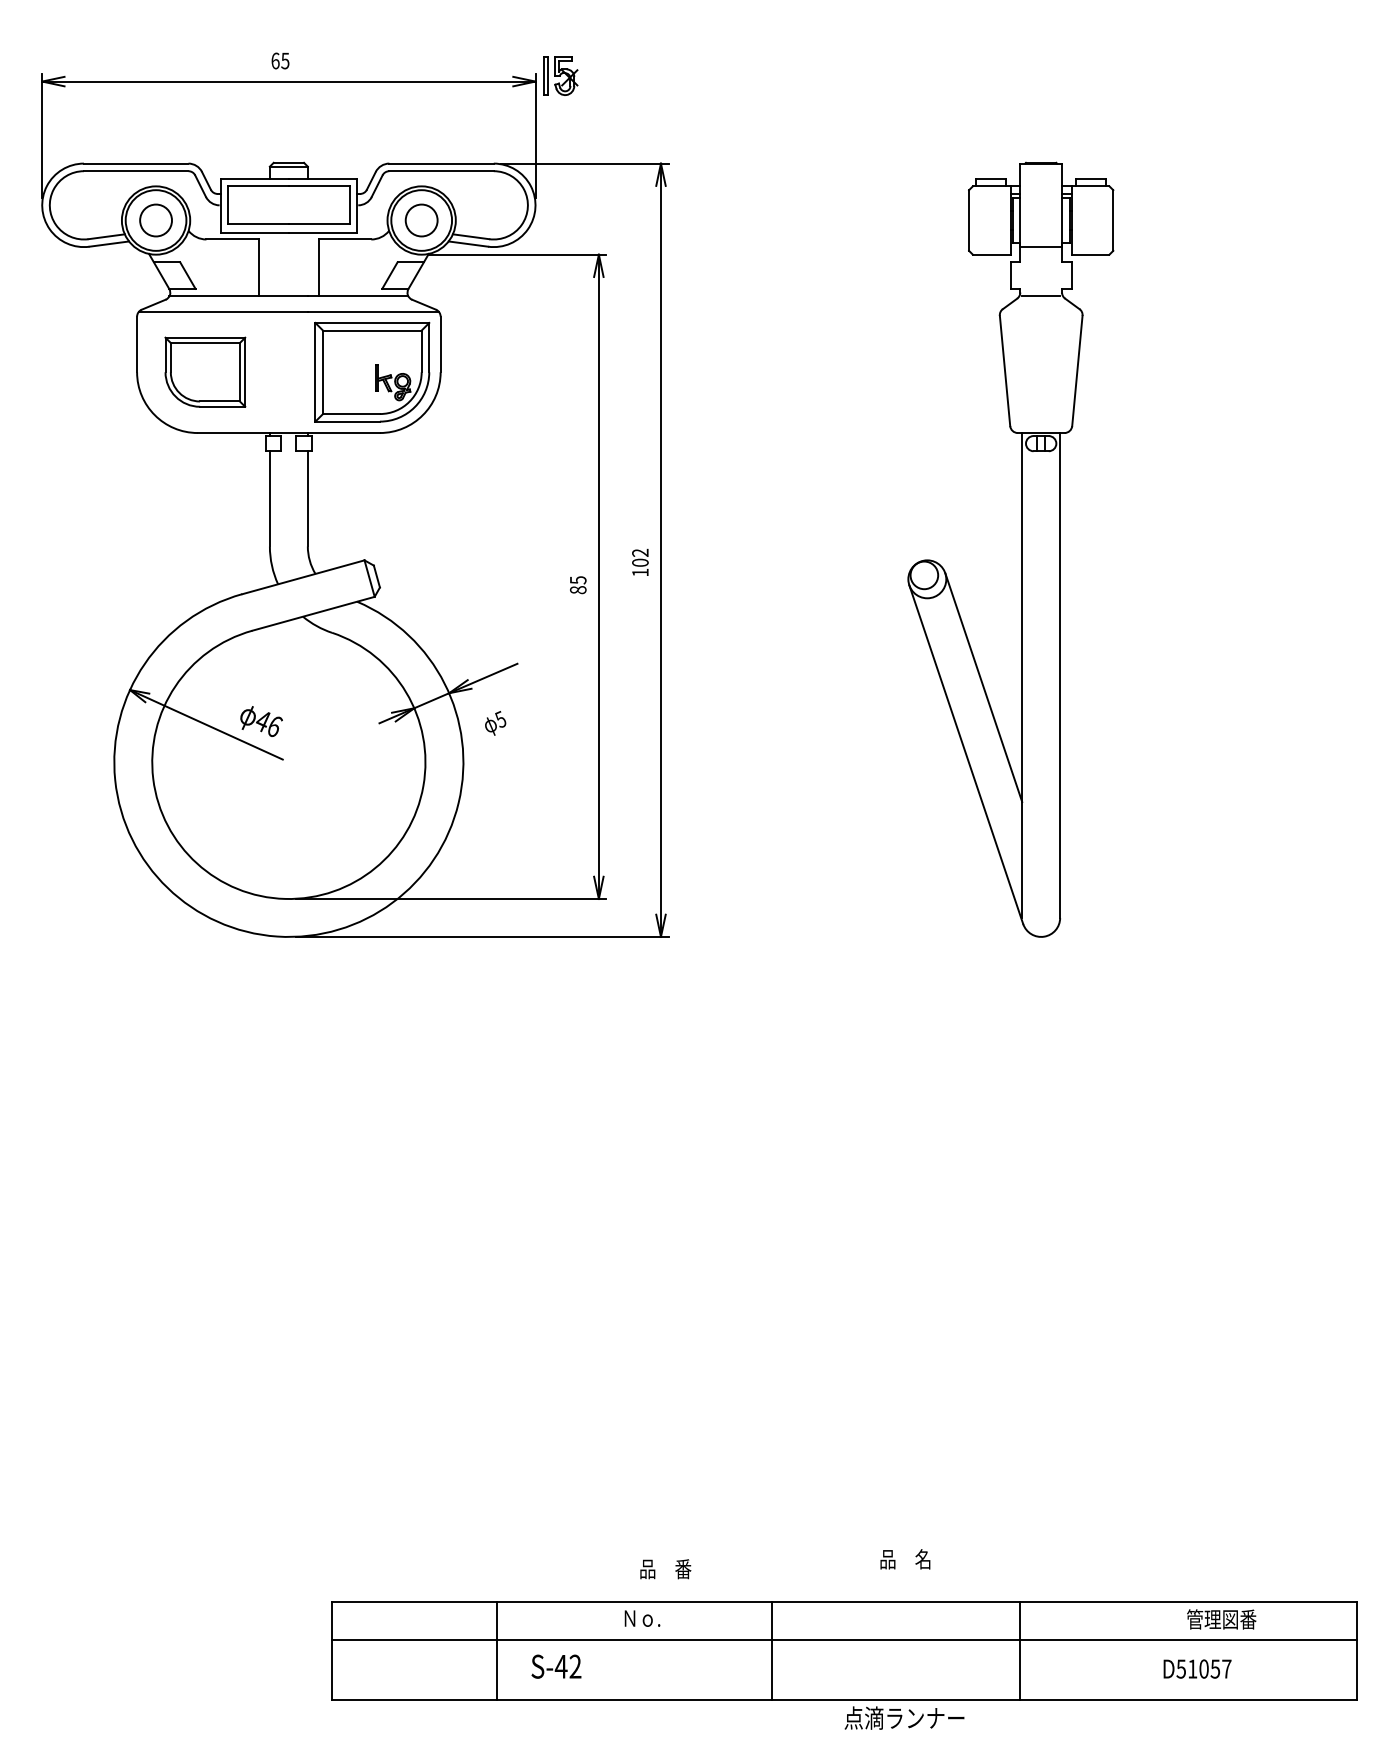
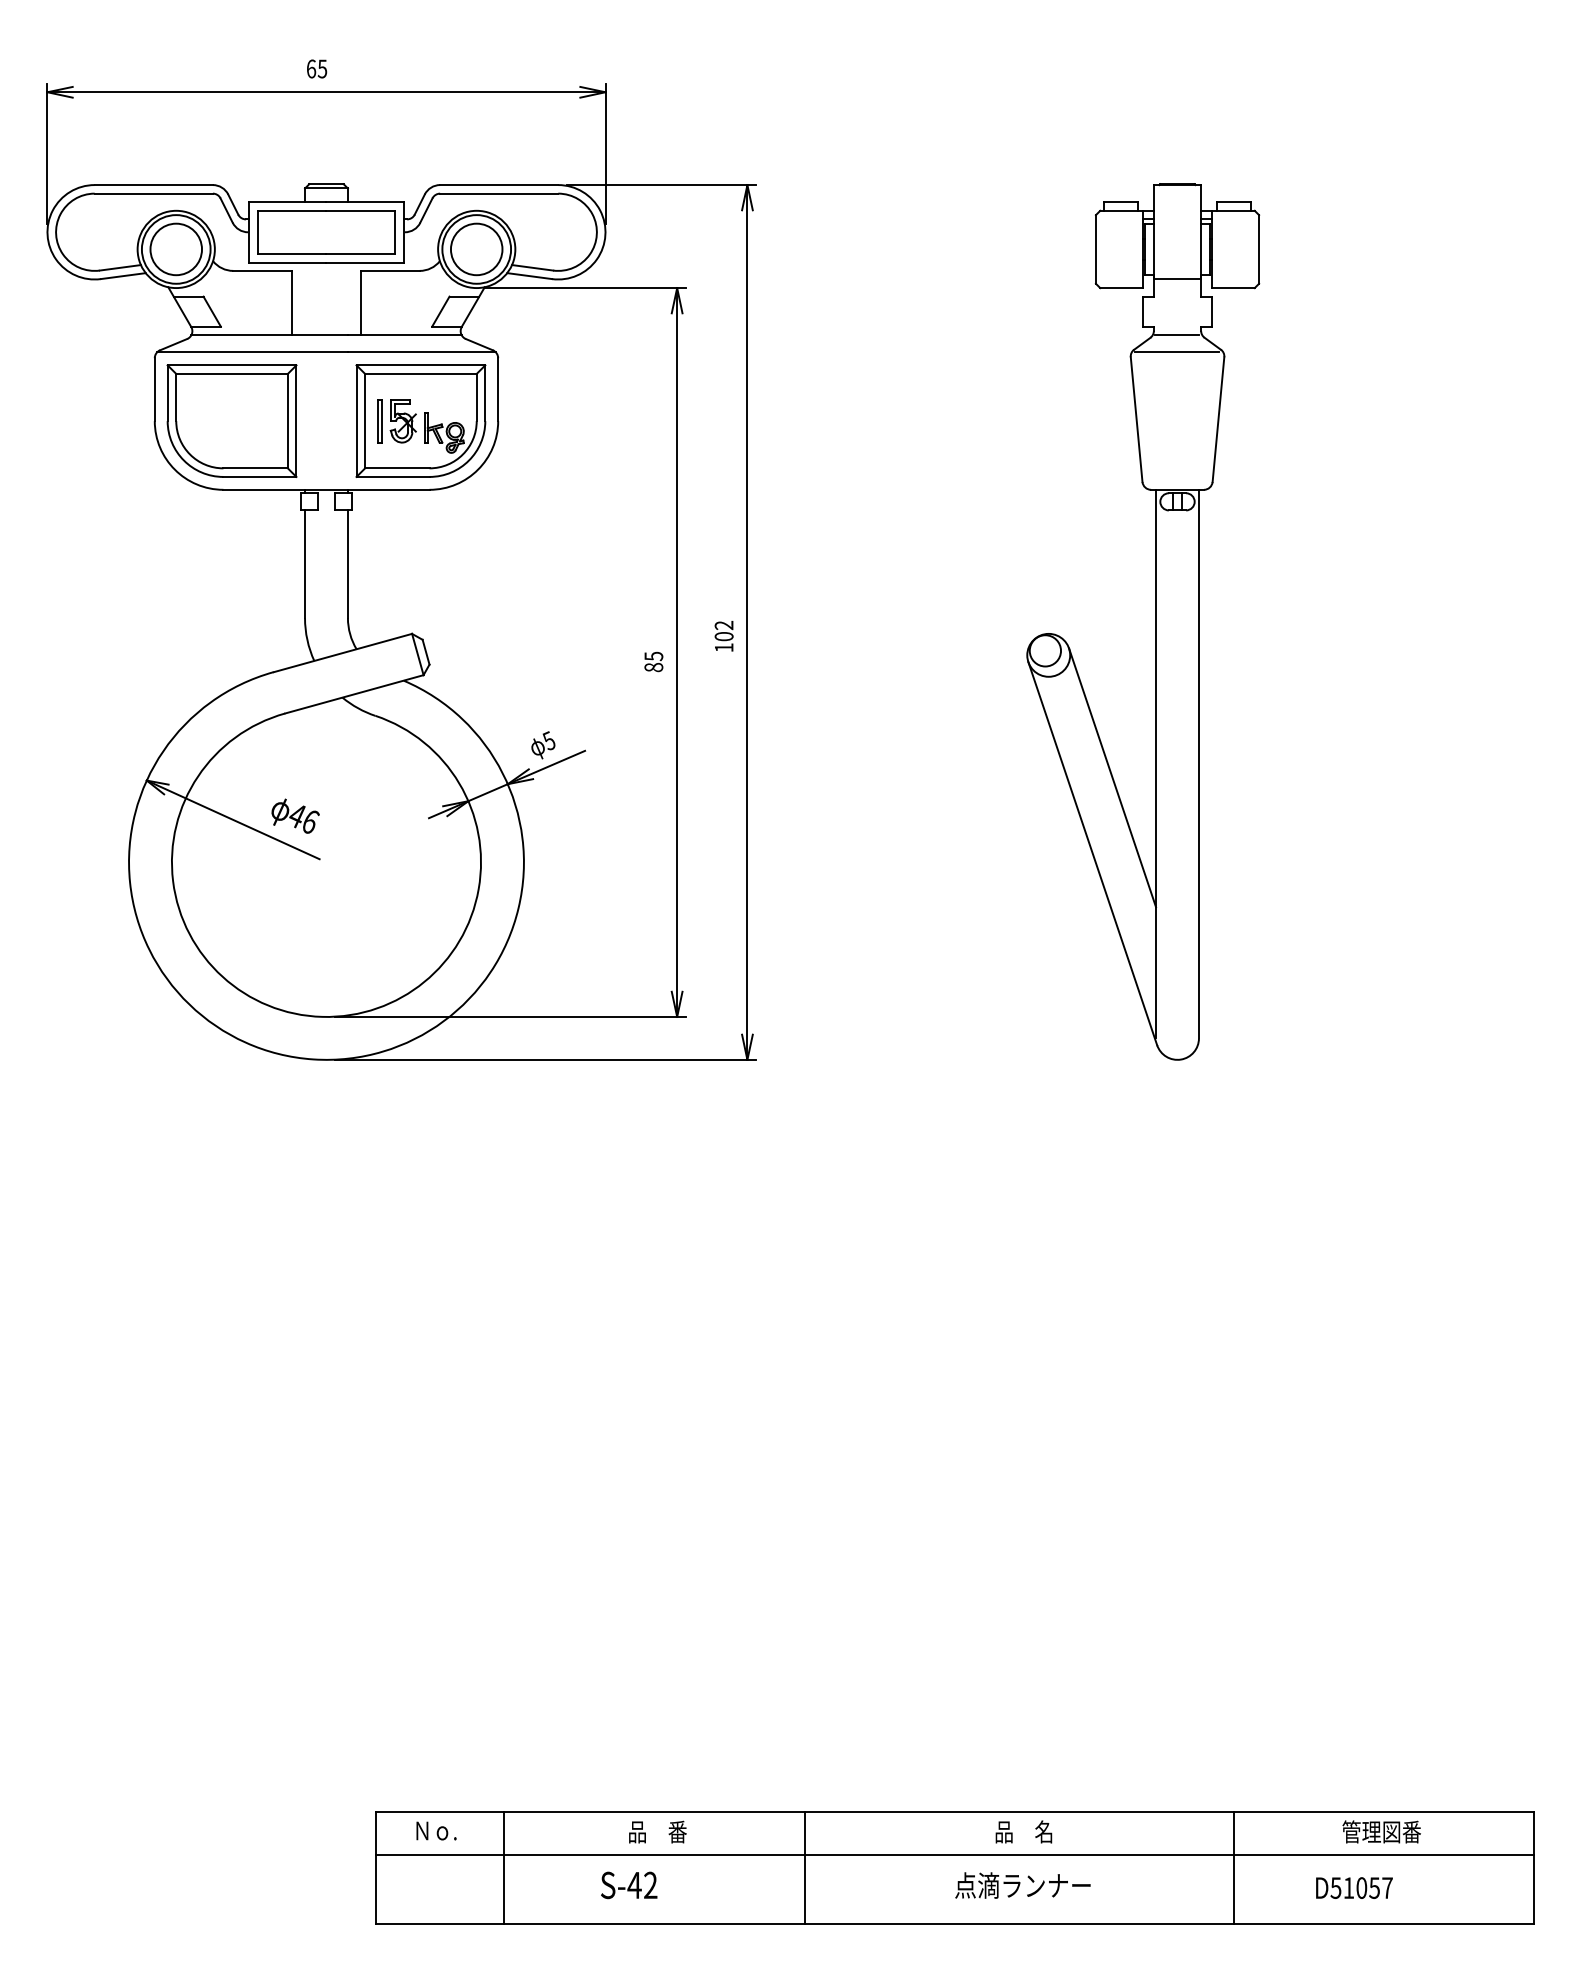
part: (560, 76) -> (396, 421), moved
circle: (156, 220) -> (176, 249), size x1.43
circle: (421, 220) -> (476, 249), size x1.43
line: (1040, 311) -> (1176, 352), added
part: (204, 371) -> (231, 420), size x1.43
text: (495, 723) -> (543, 745), moved
text: (905, 1558) -> (1023, 1831), moved
text: (665, 1568) -> (657, 1831), moved
text: (642, 1618) -> (436, 1830), moved
line: (497, 1650) -> (504, 1867), moved
line: (771, 1650) -> (804, 1867), moved
line: (1019, 1650) -> (1234, 1867), moved
text: (904, 1718) -> (1022, 1885), moved

